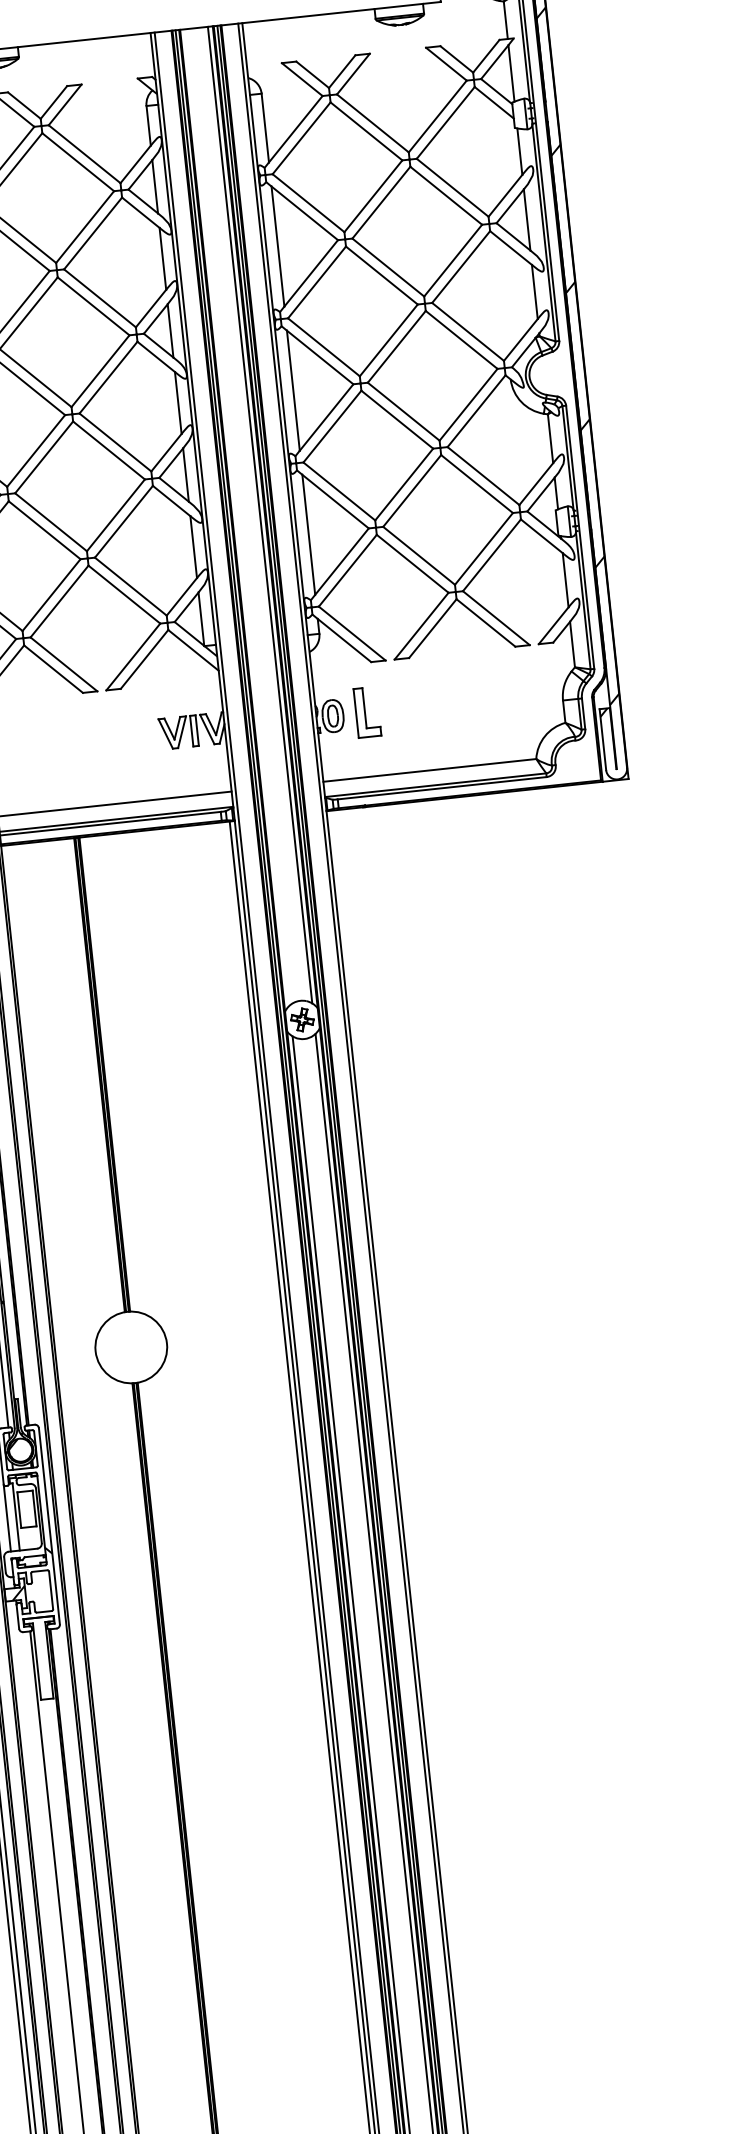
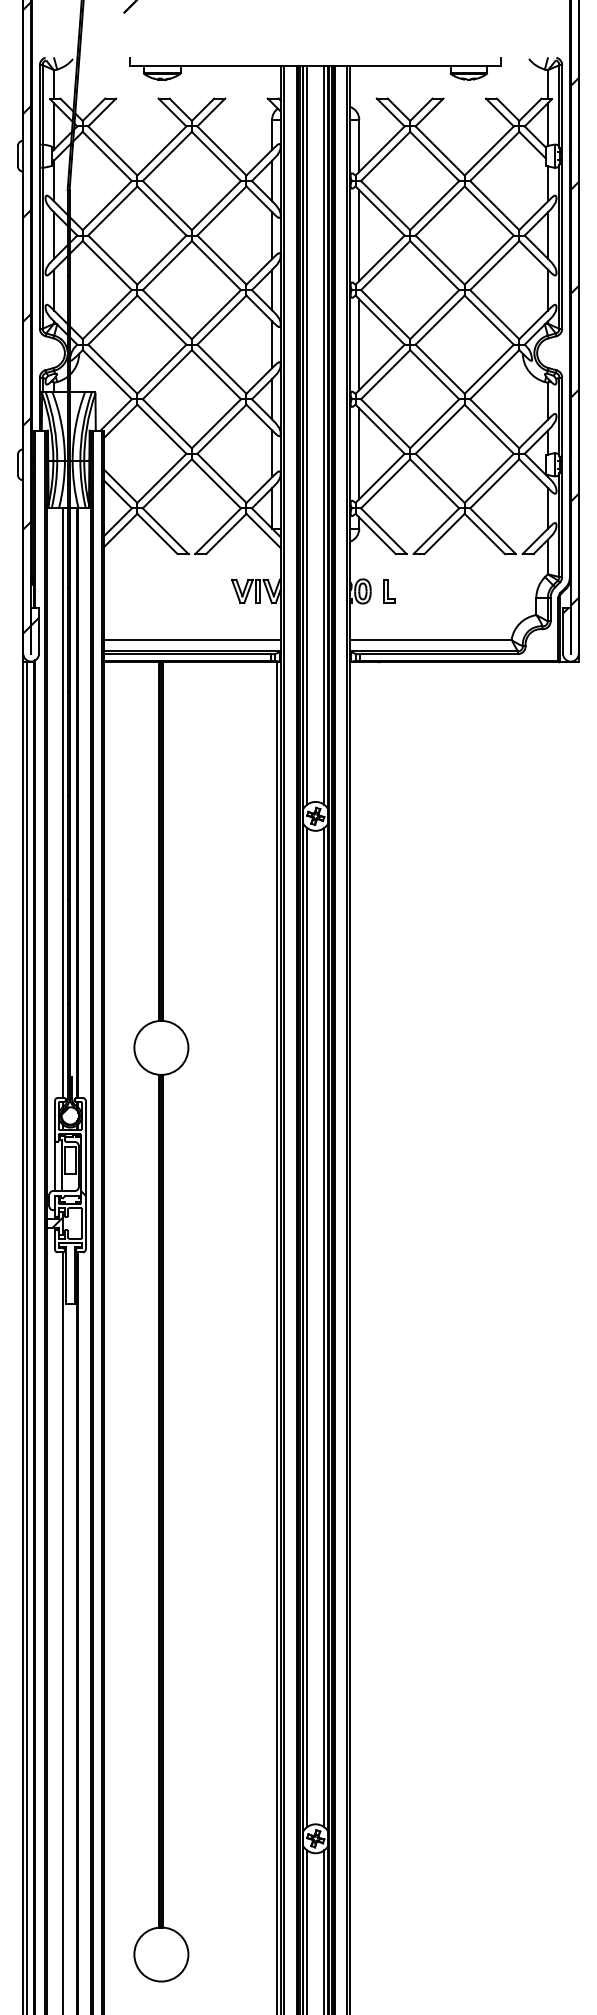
line: (237, 516) -> (307, 434), added
part: (368, 712) -> (389, 591), size x0.62

